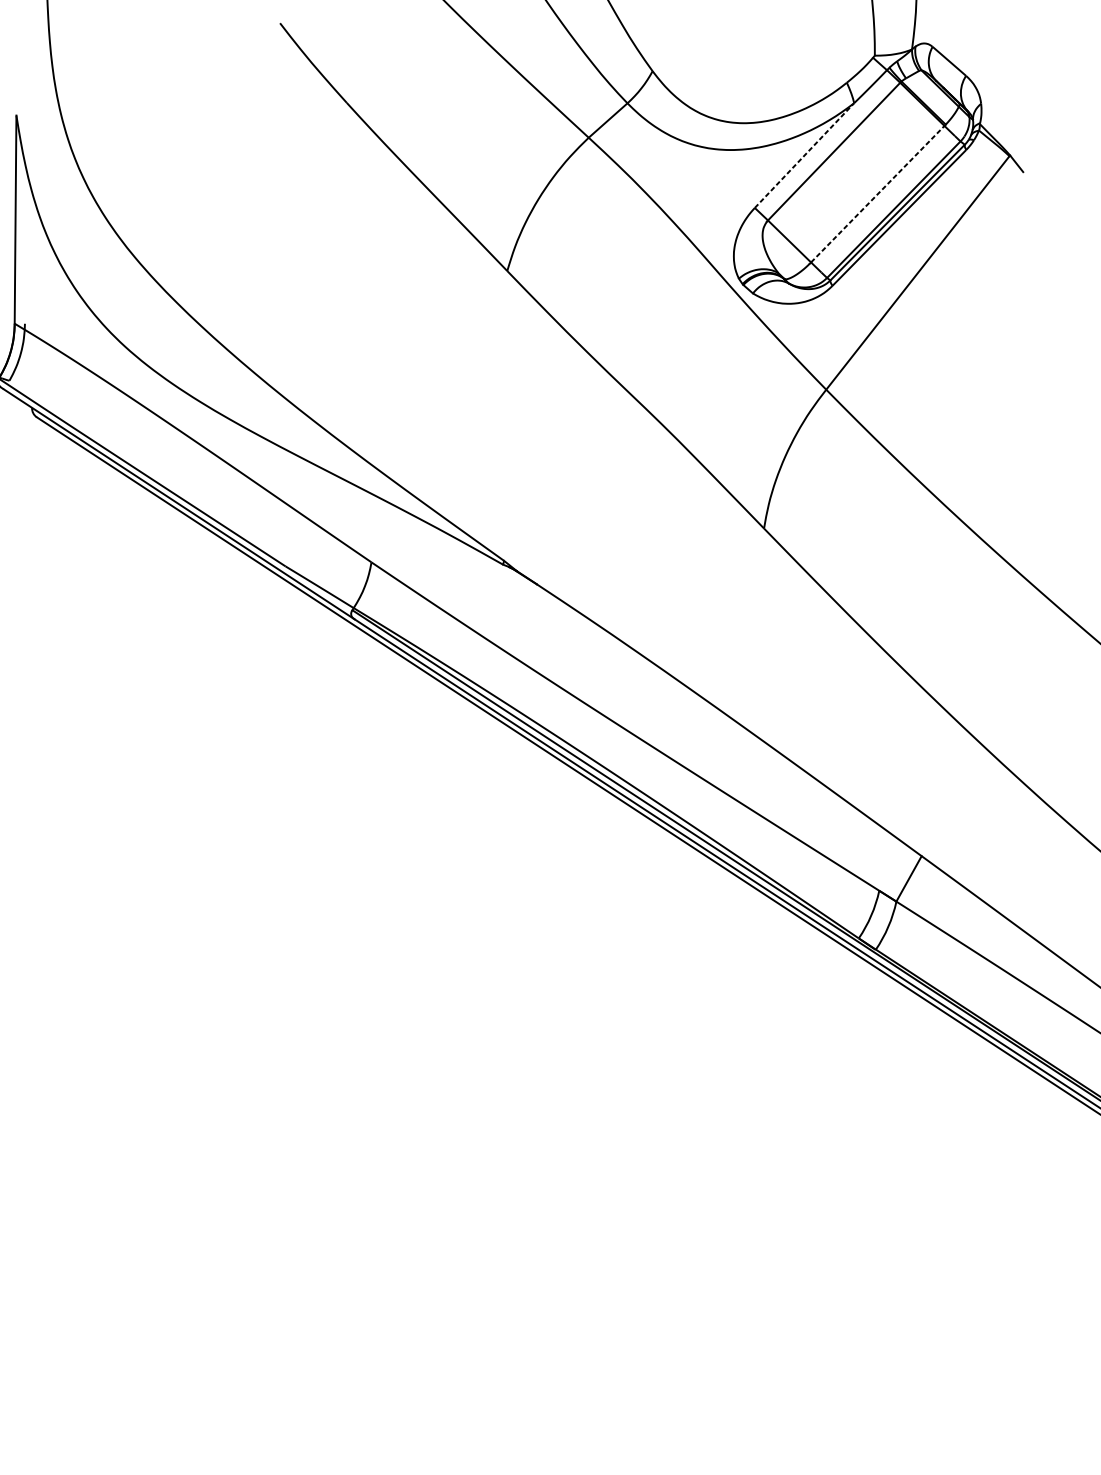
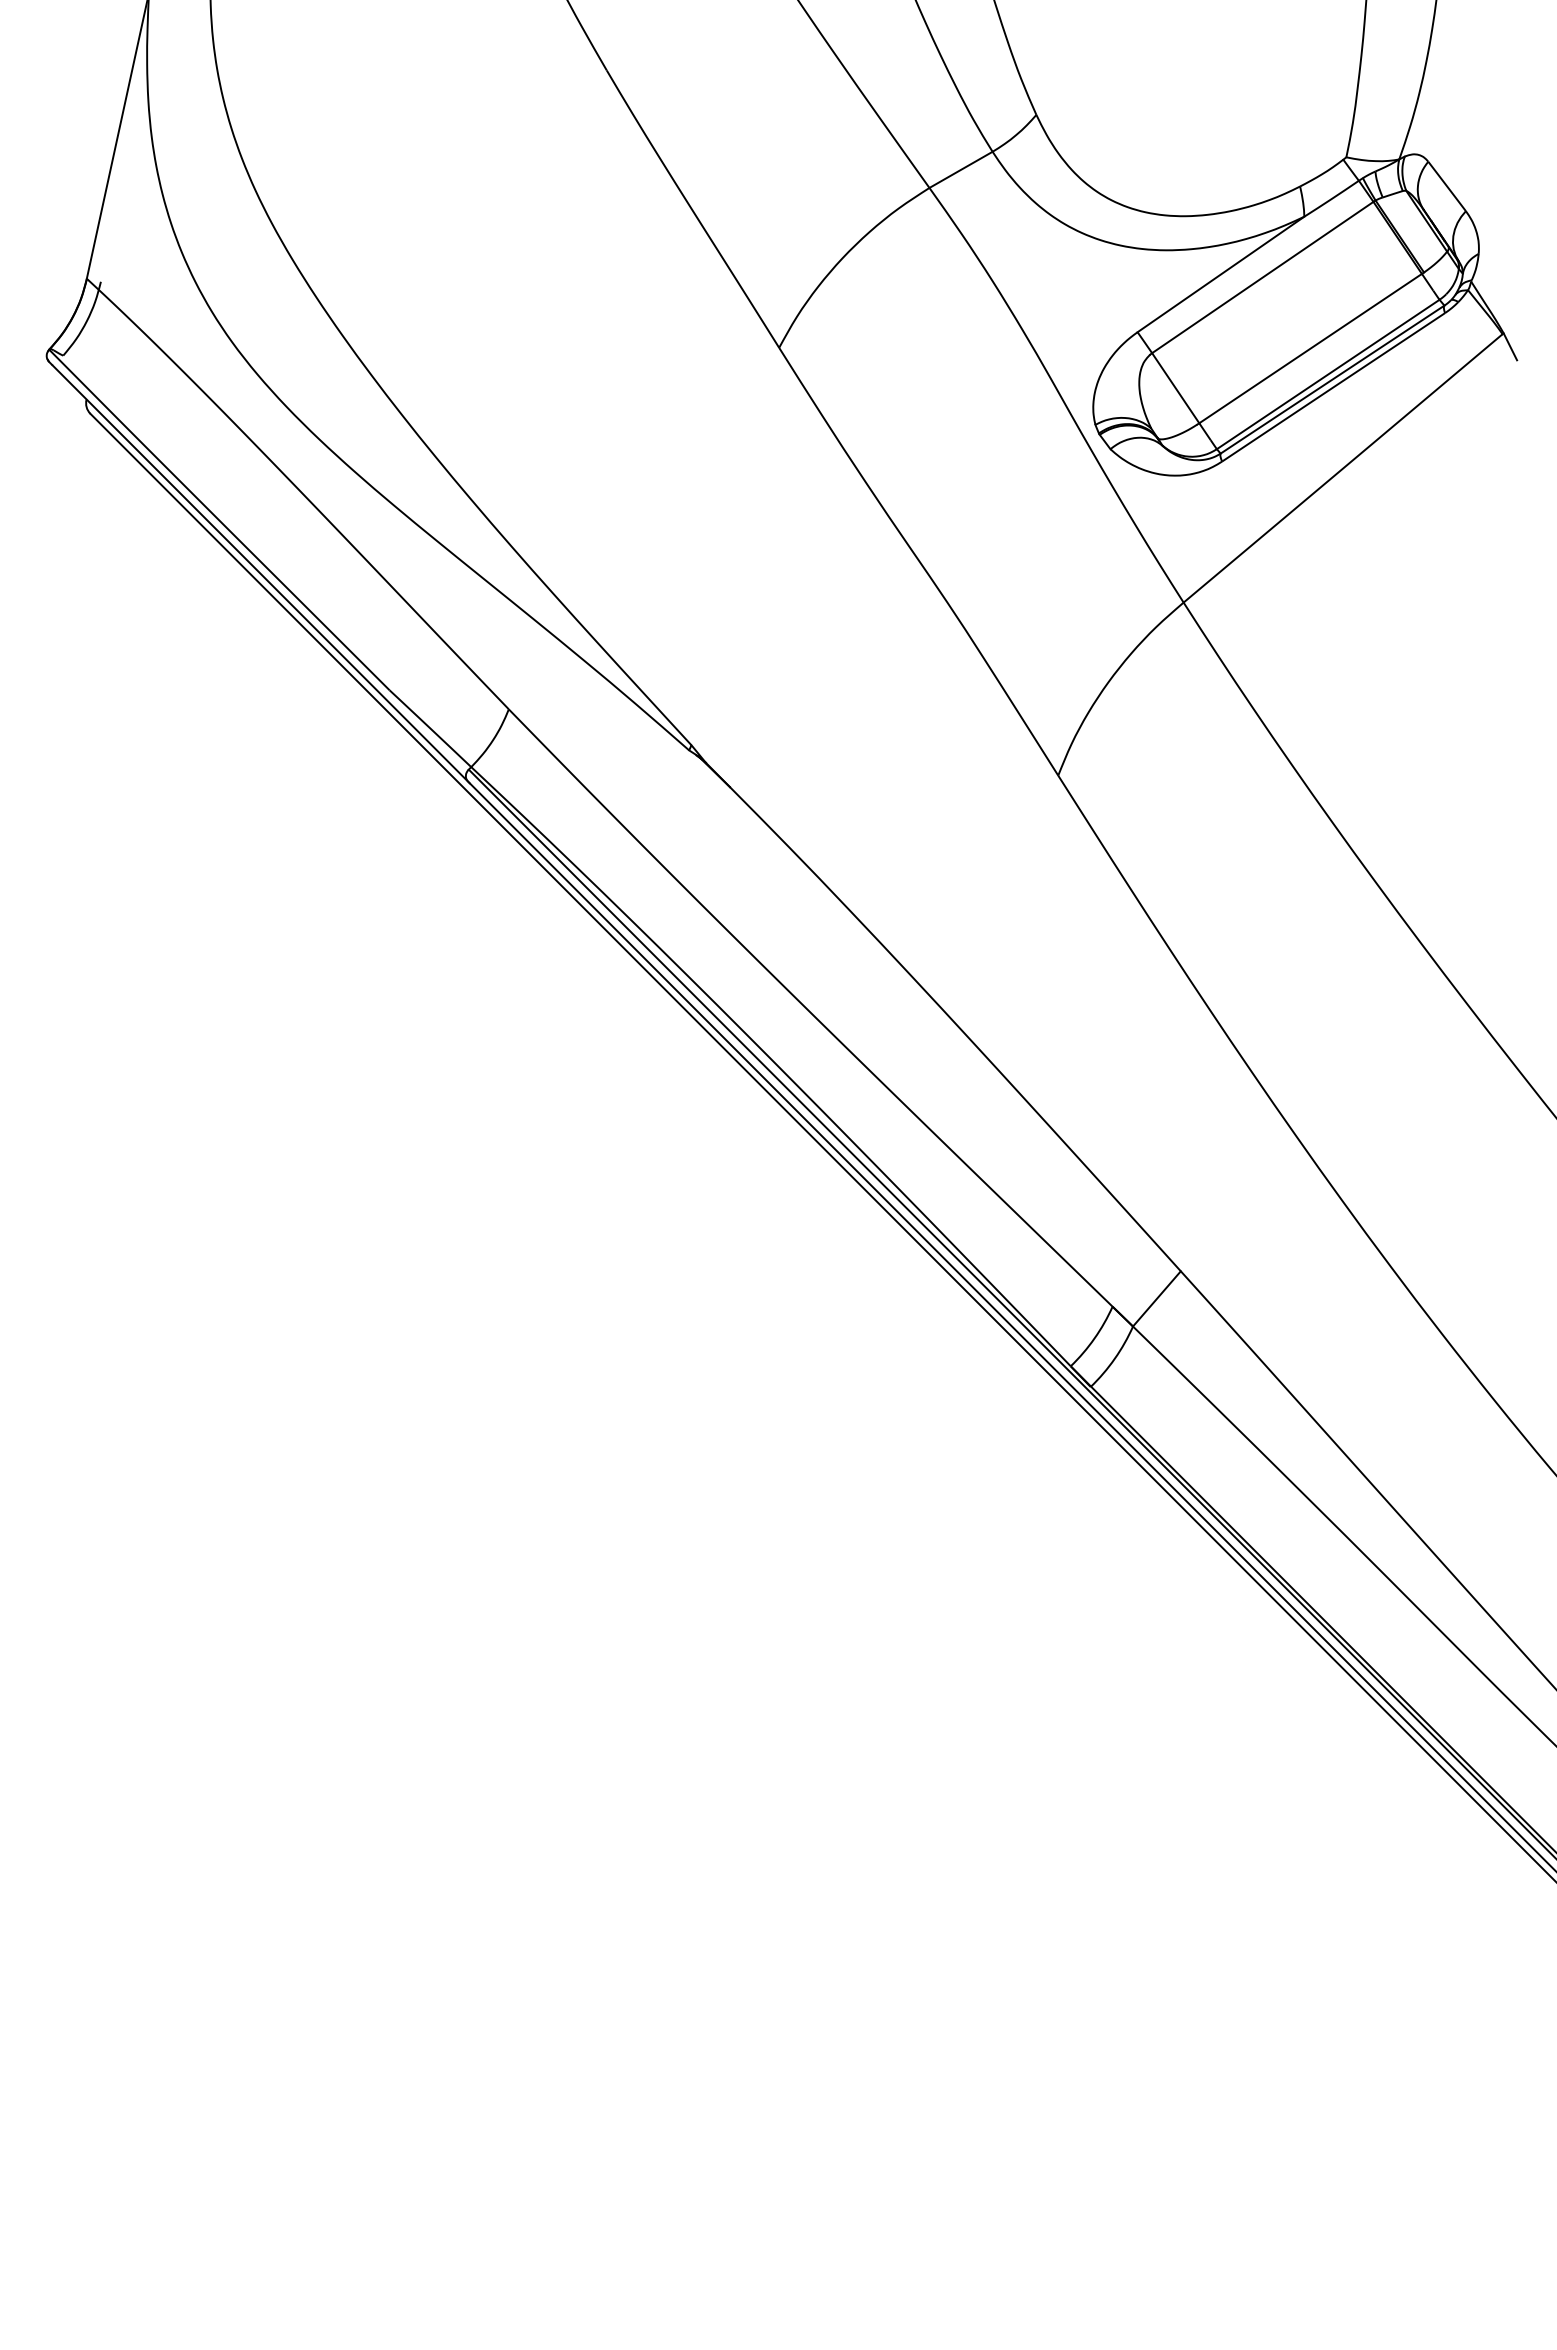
line: (804, 155) -> (1221, 274), dashed -> solid
line: (878, 194) -> (1311, 348), dashed -> solid

